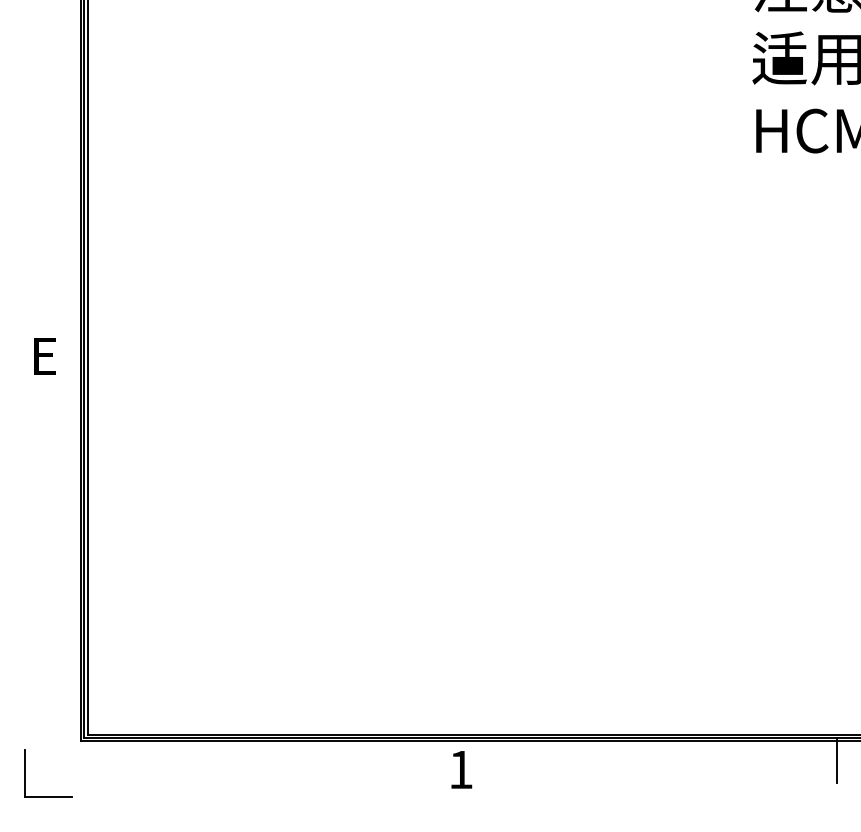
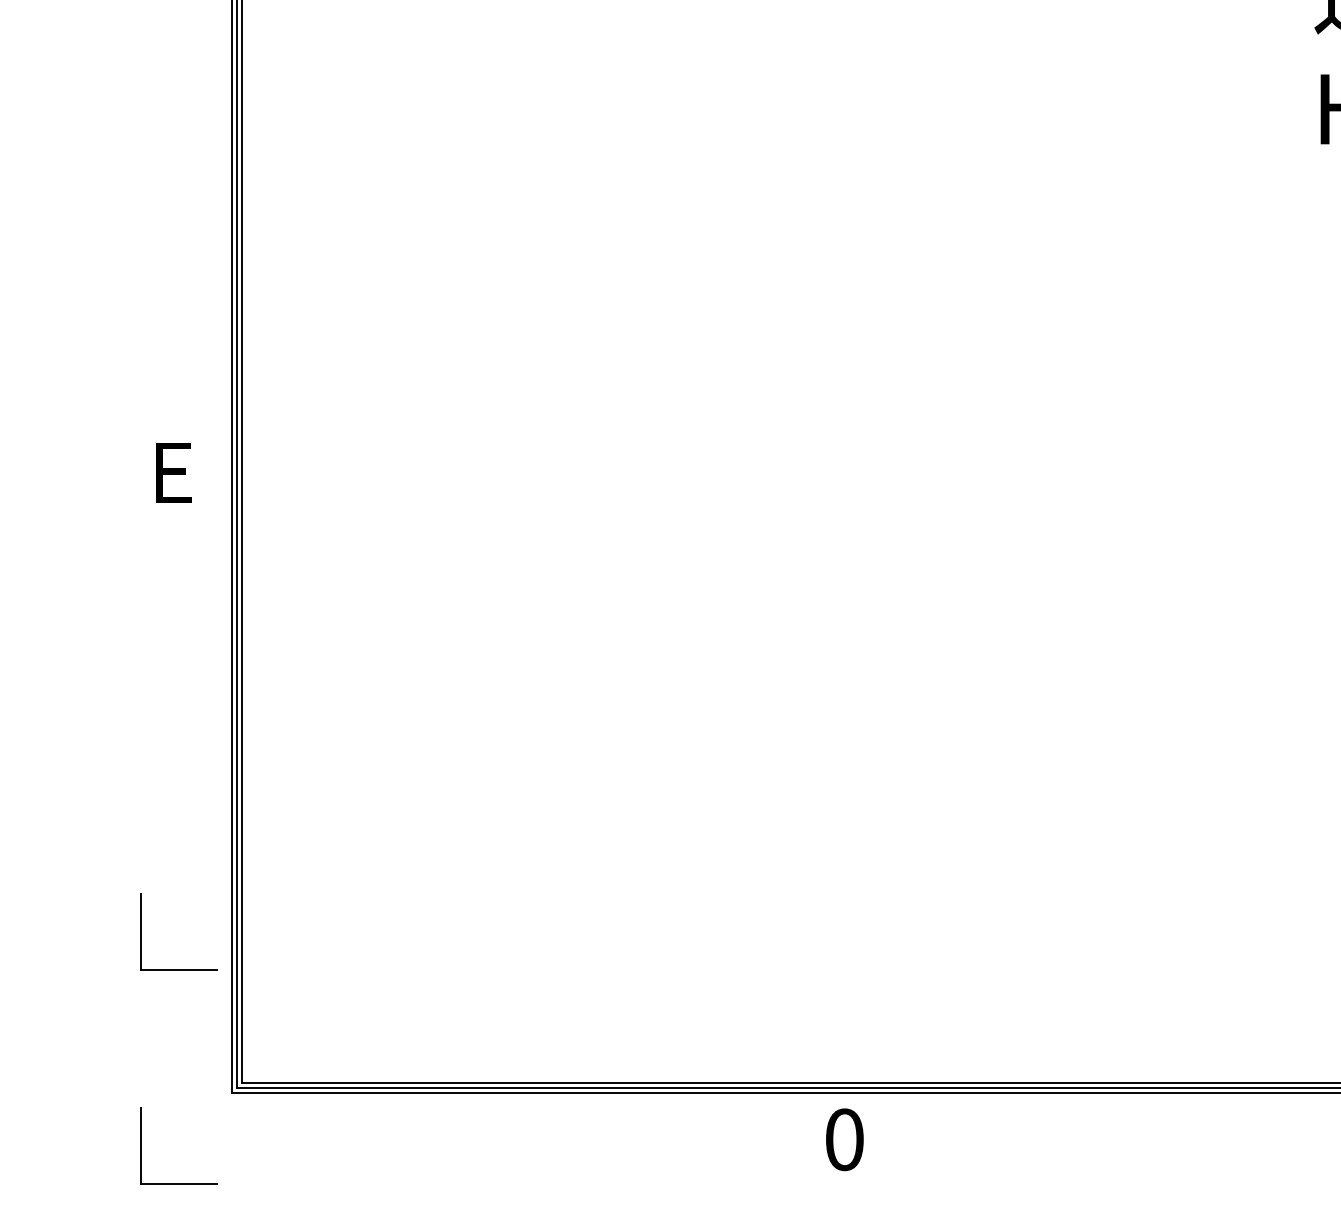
part: (25, 640) -> (141, 931), added
text: (460, 769) -> (843, 1139), 1 -> 0

